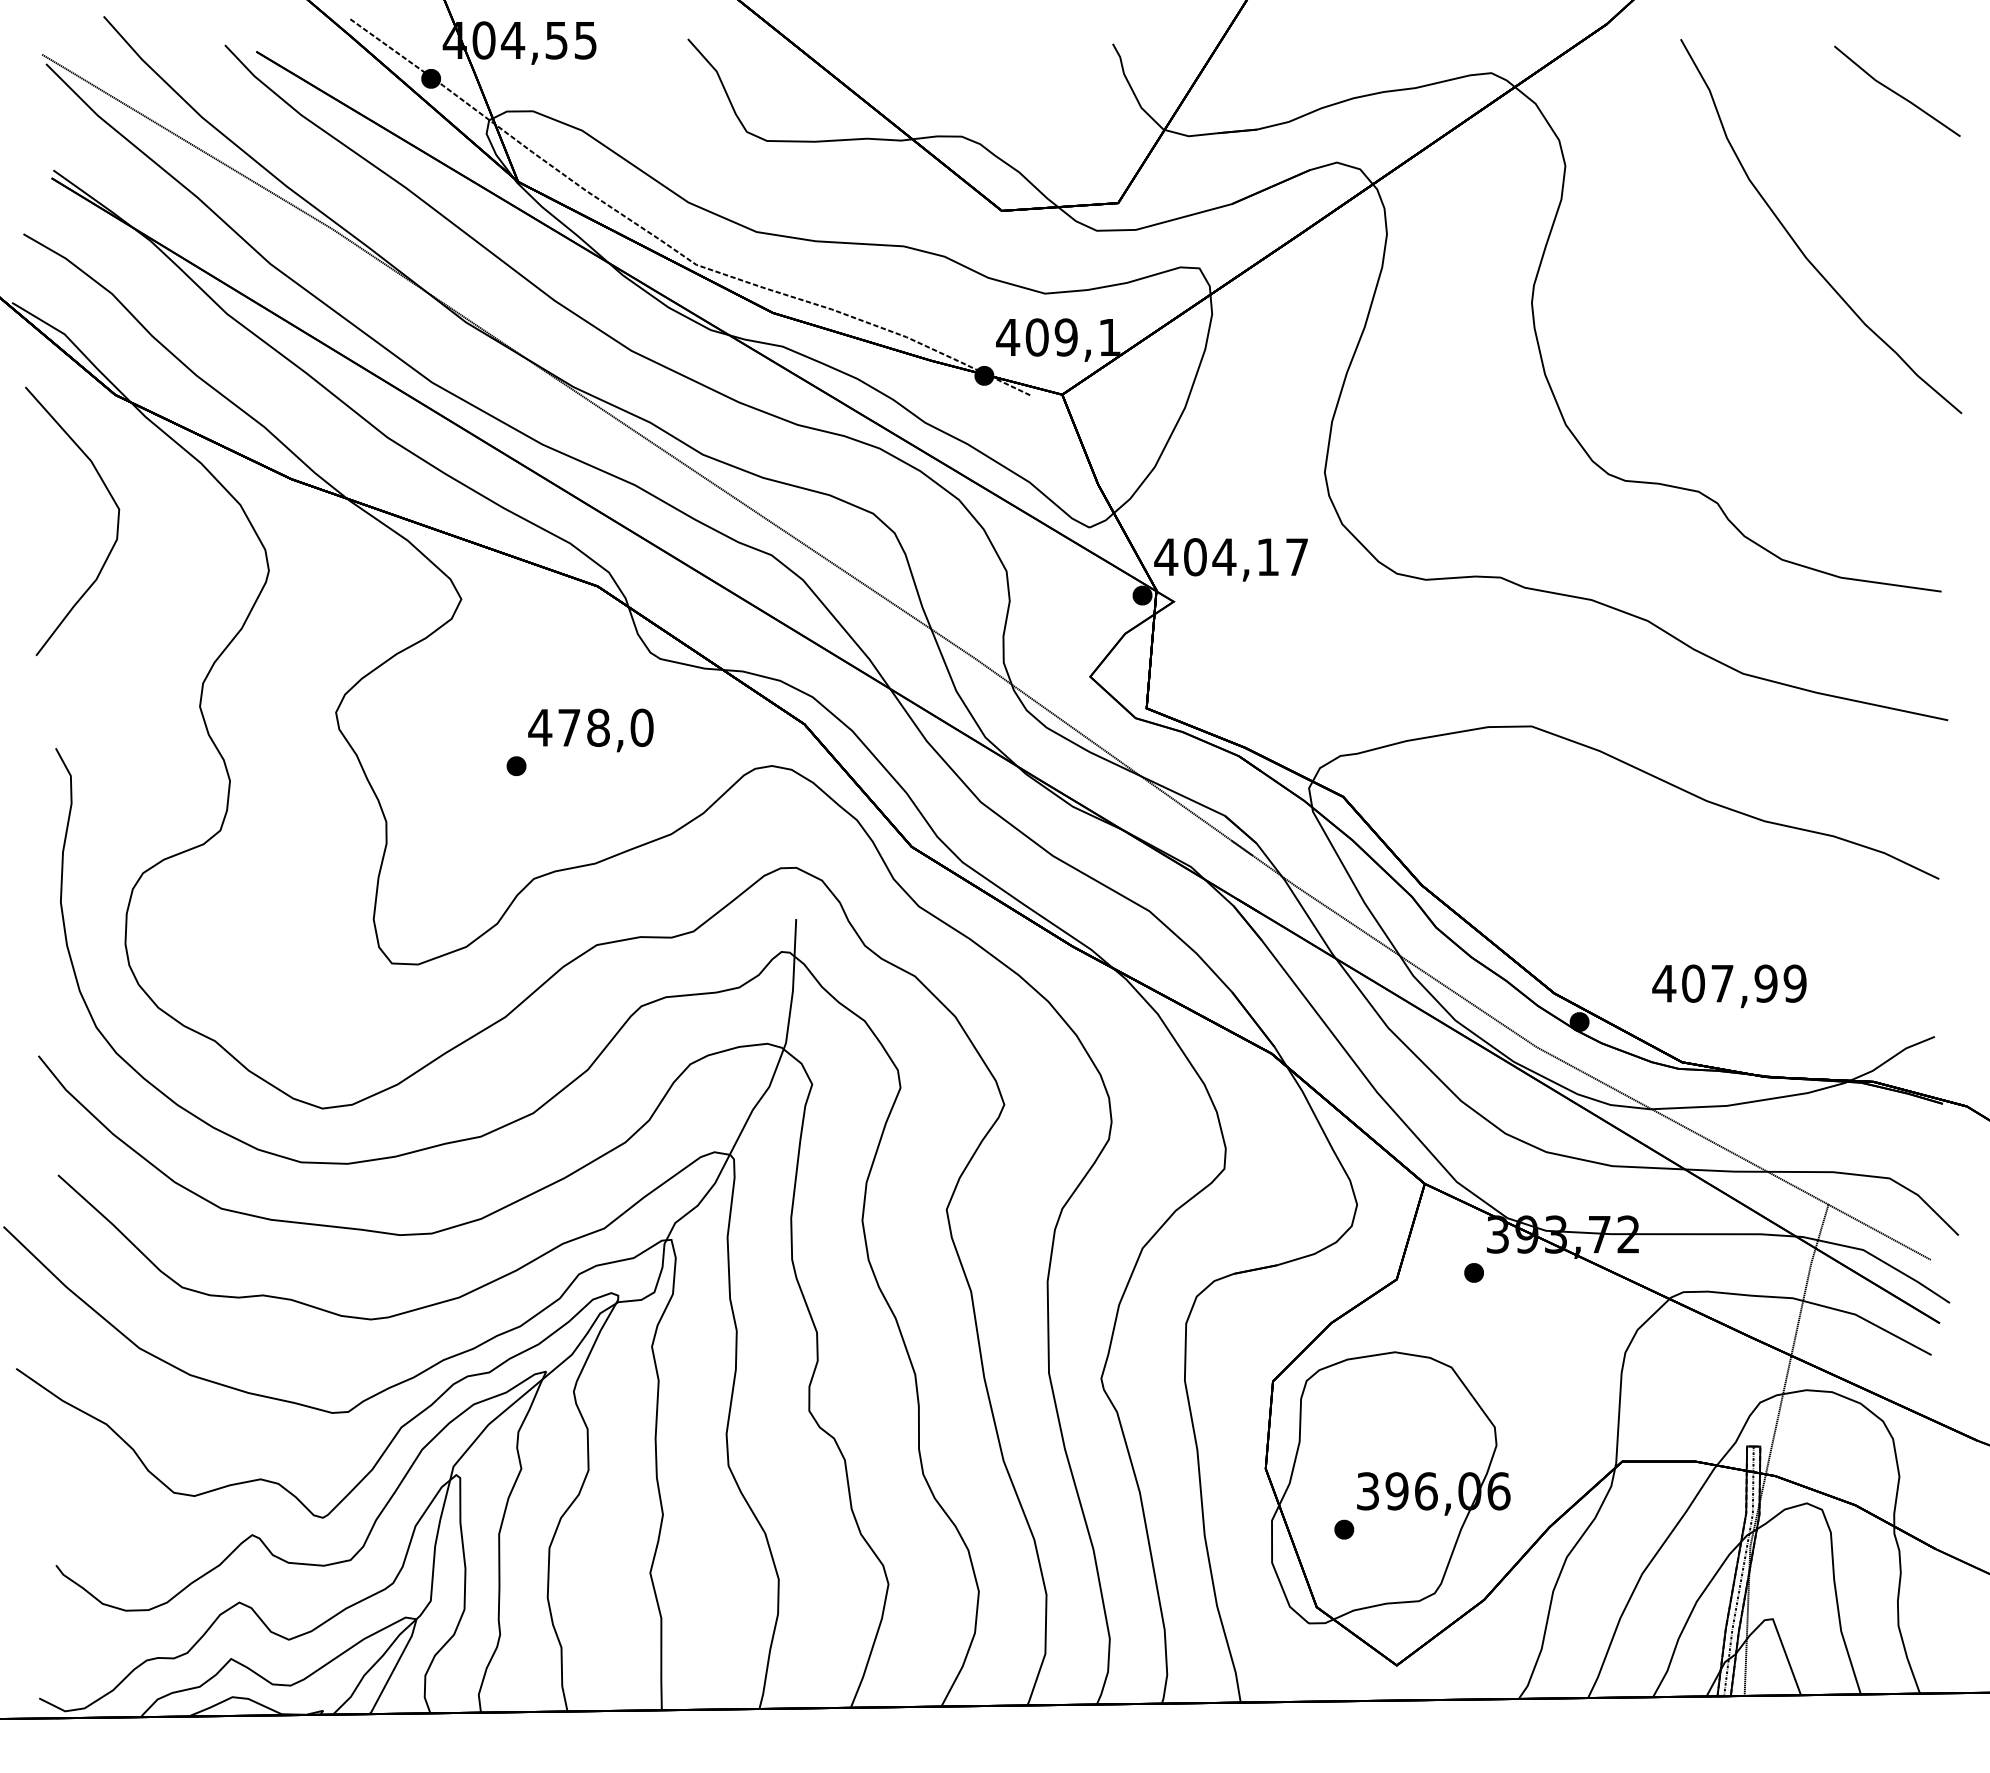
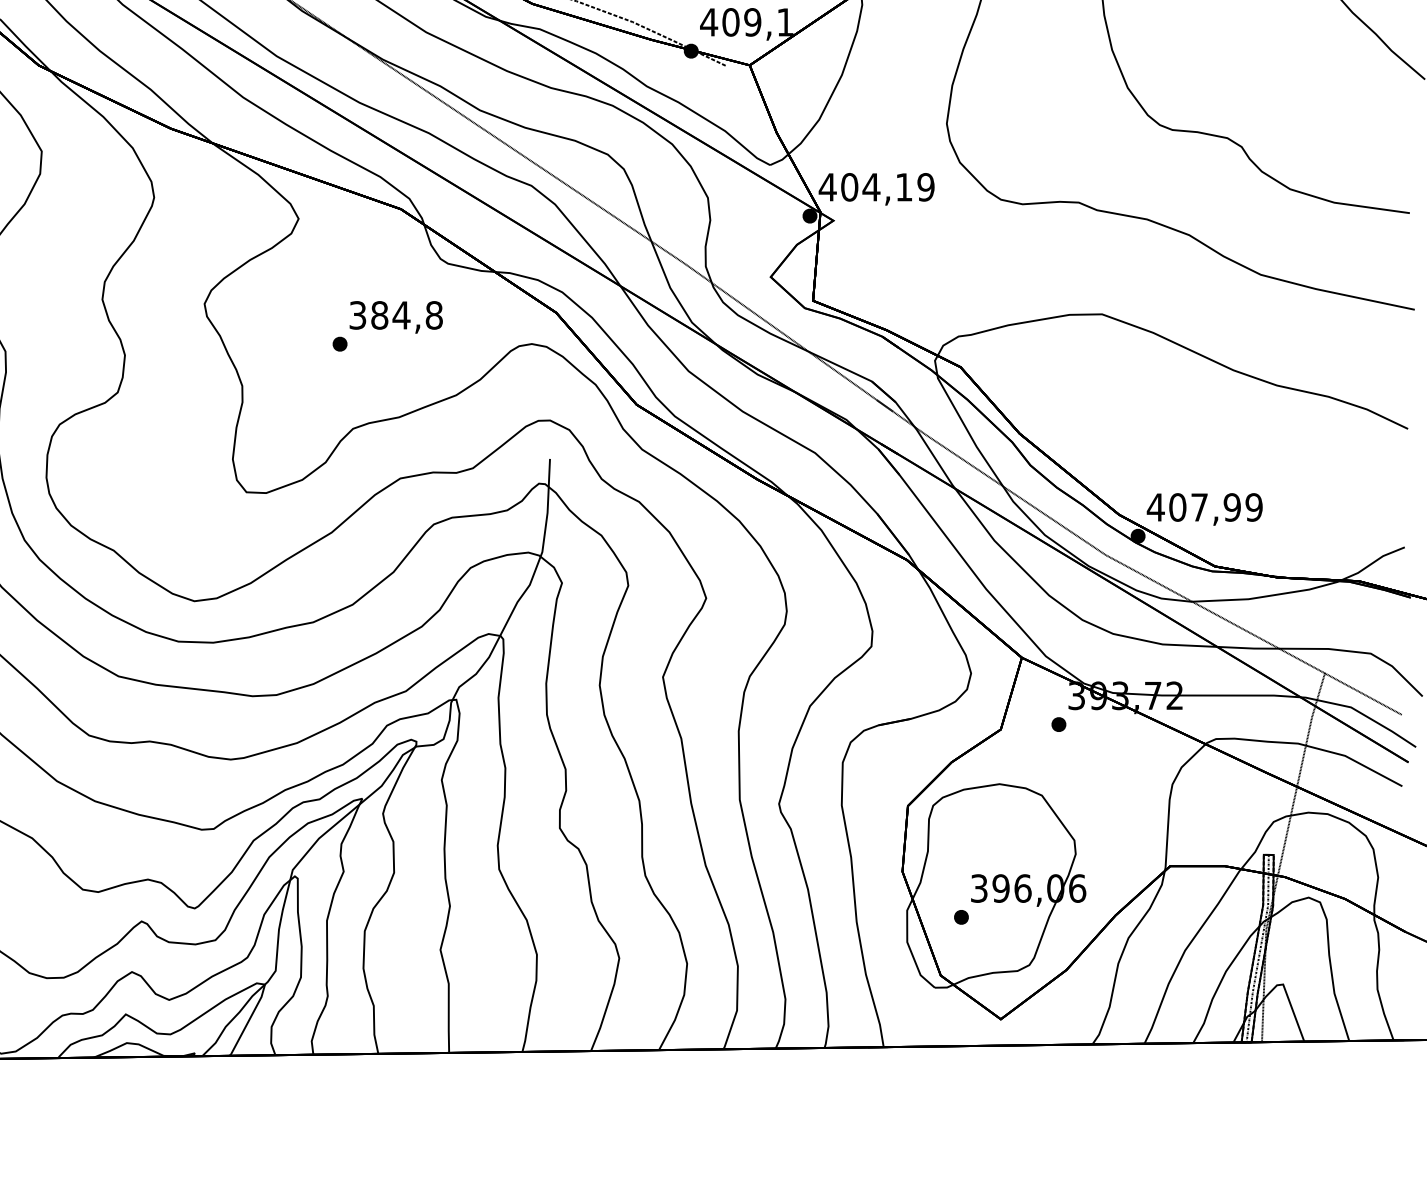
text: (1296, 557) -> (925, 187), 404,17 -> 404,19
text: (590, 727) -> (395, 315), 478,0 -> 384,8
text: (1729, 986) -> (1204, 509), moved

